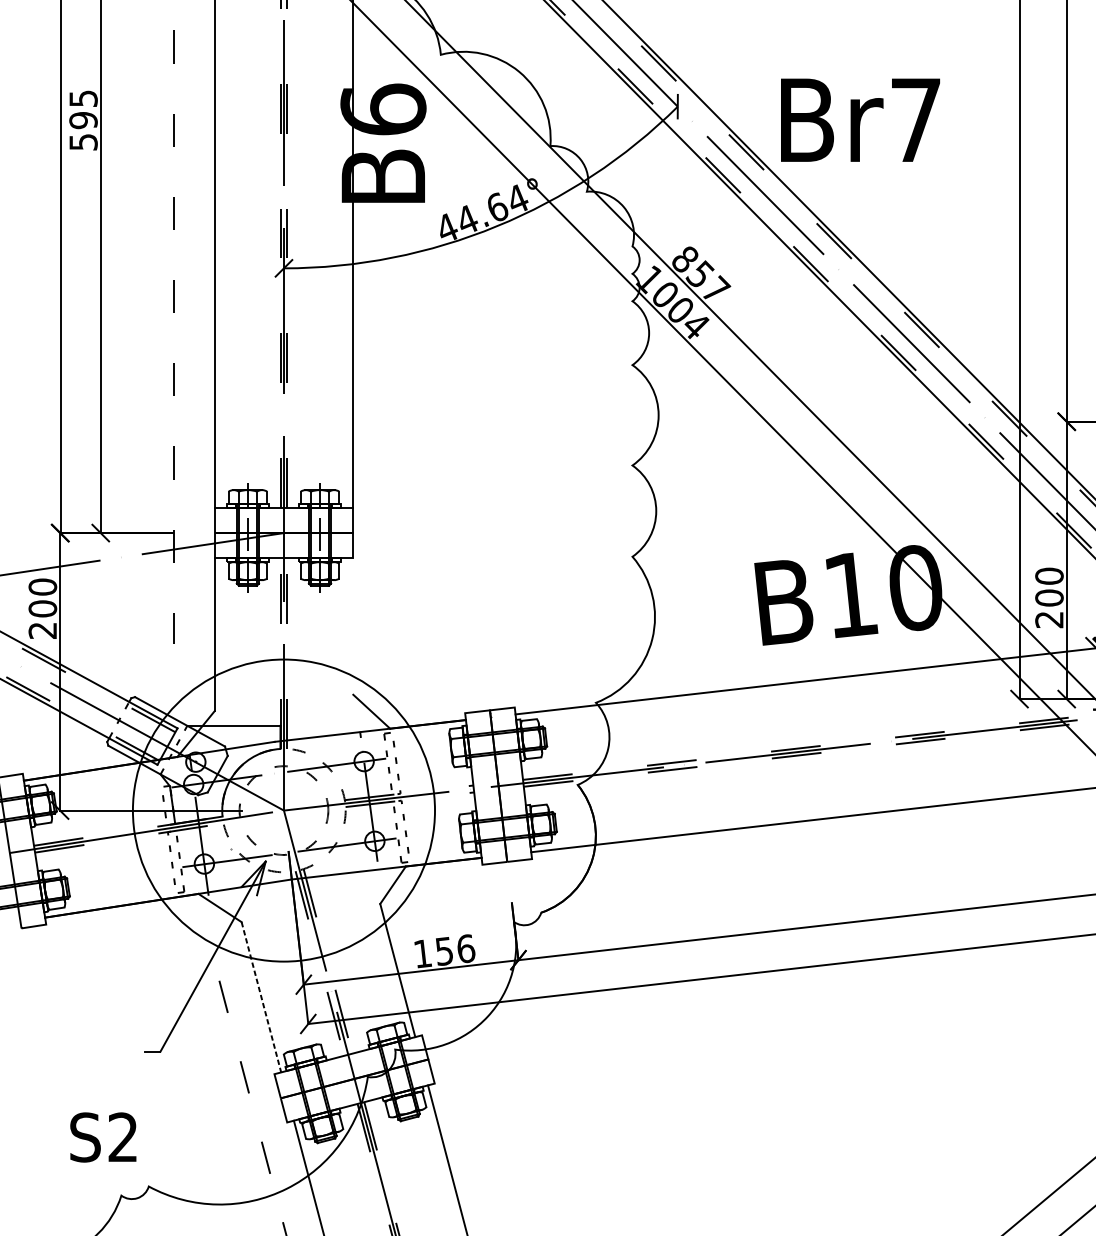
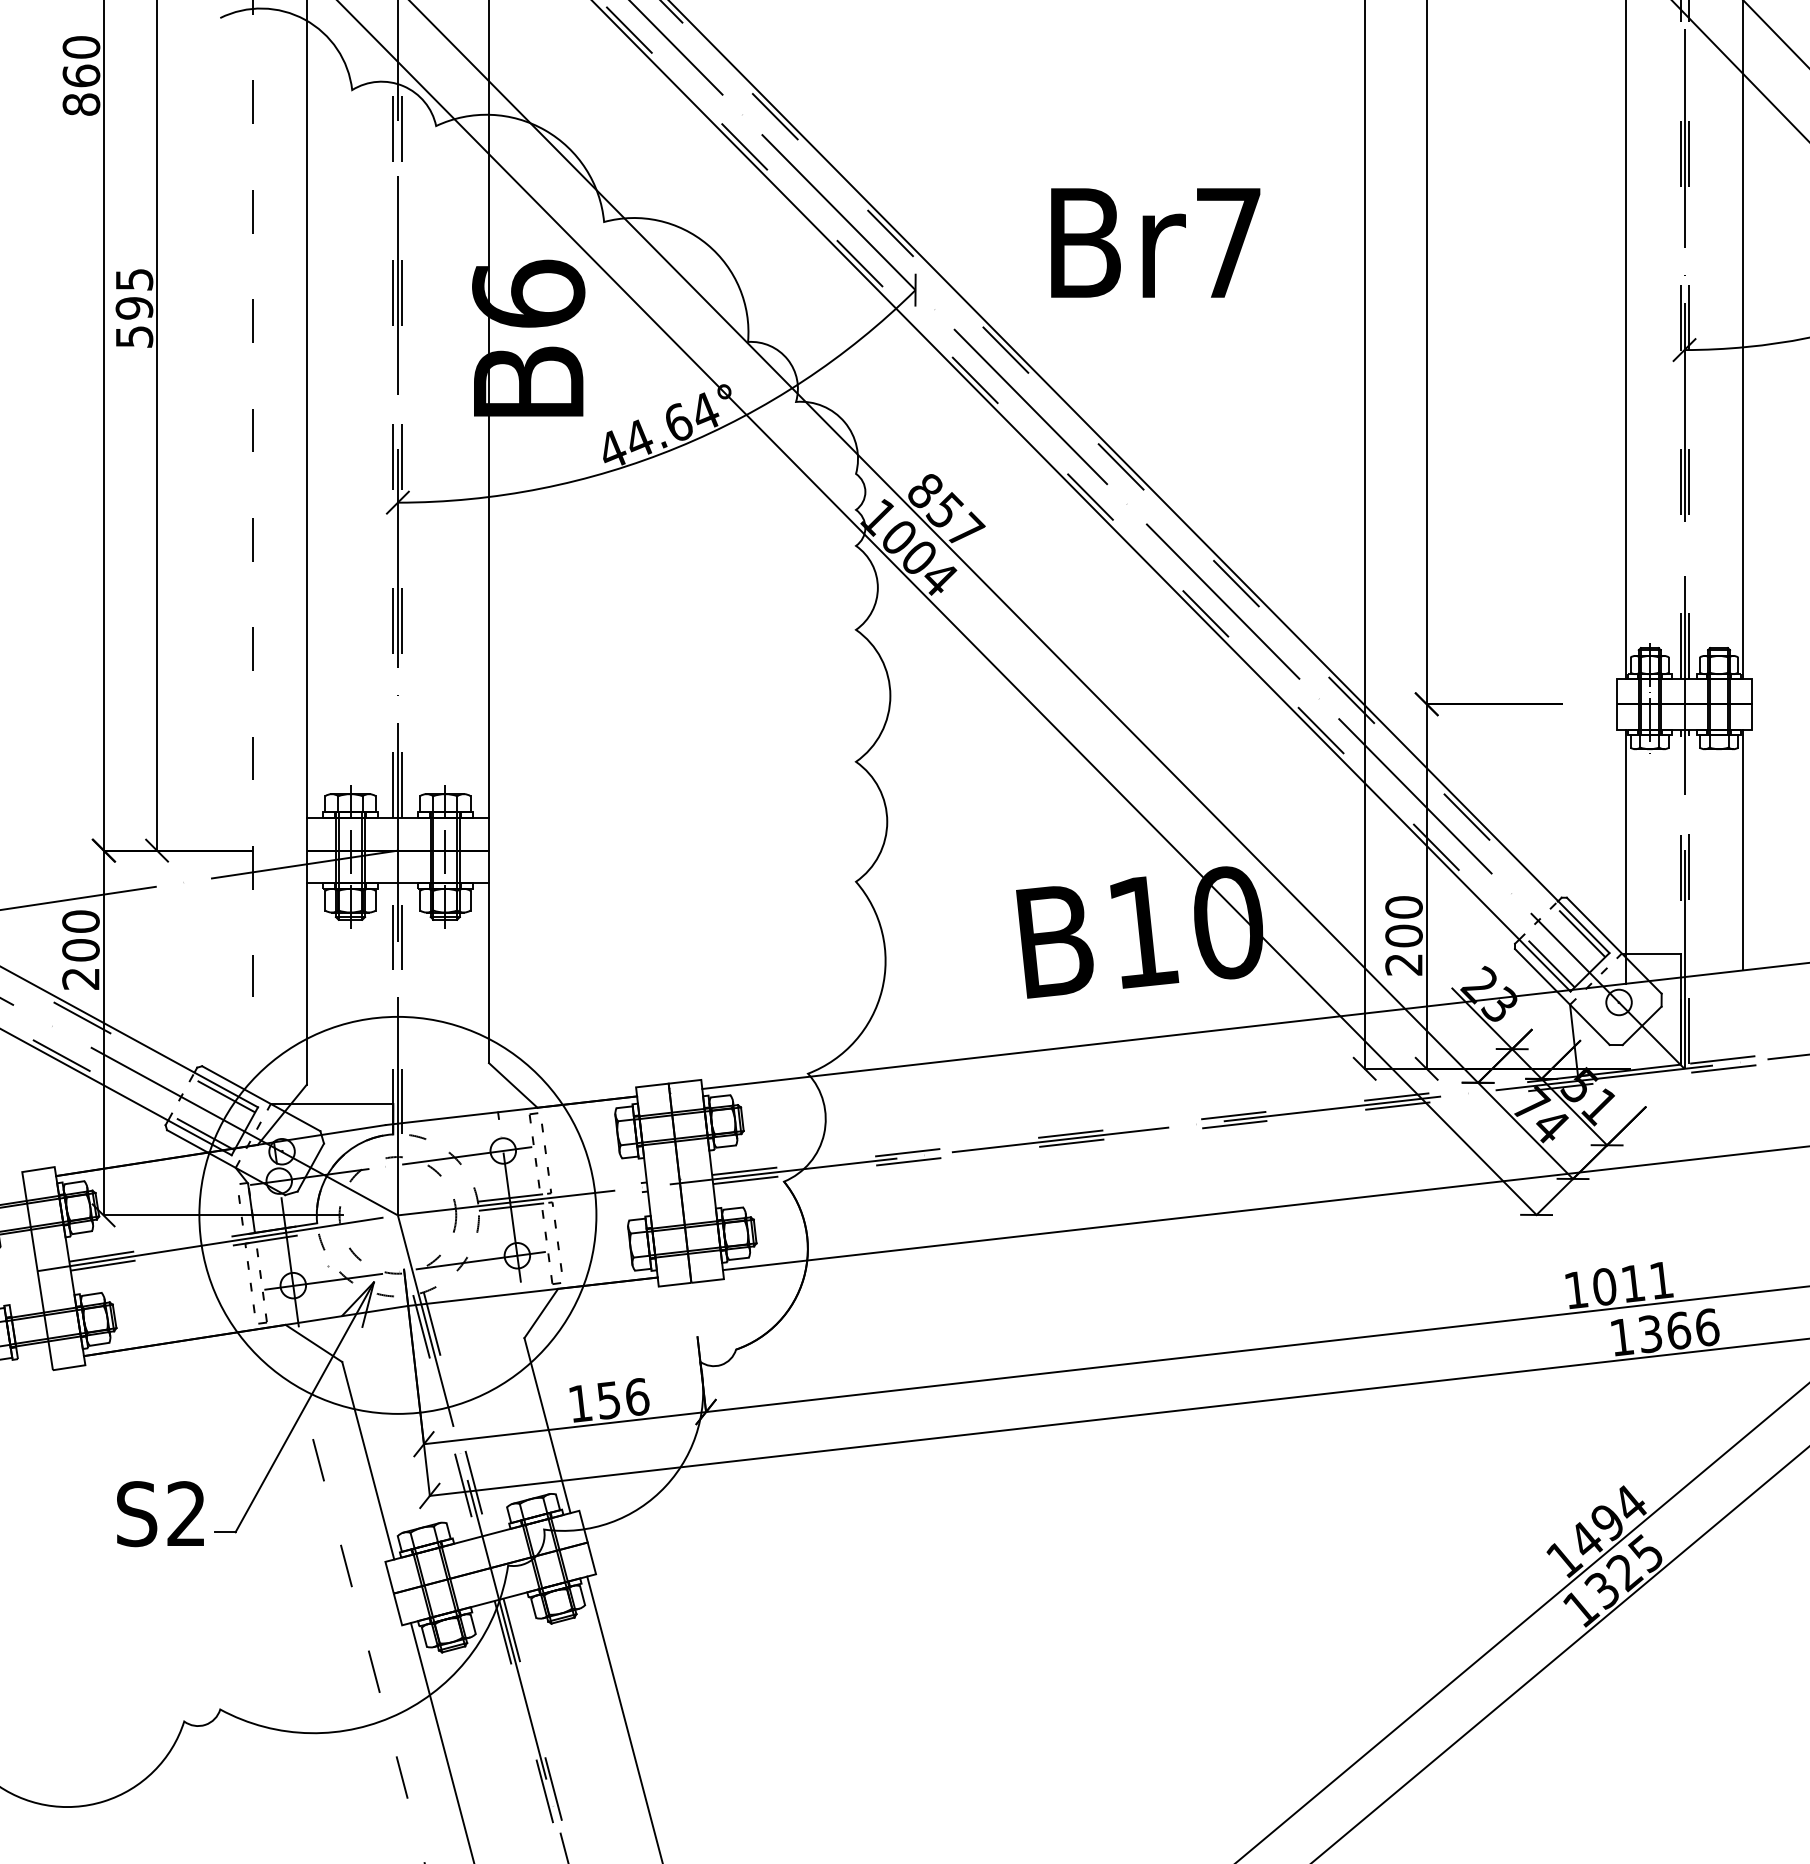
text: (860, 119) -> (1155, 242), moved
line: (353, 626) -> (489, 973), added
line: (261, 997) -> (368, 1461), dashed -> solid
text: (103, 1137) -> (160, 1514), moved

